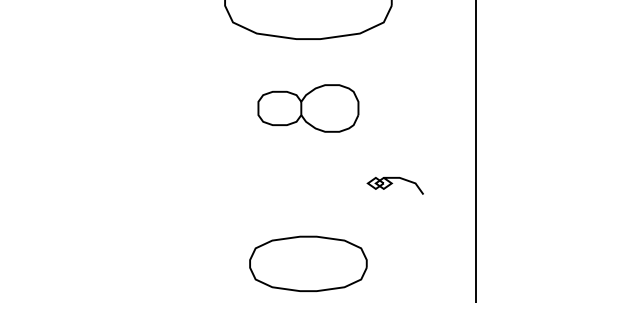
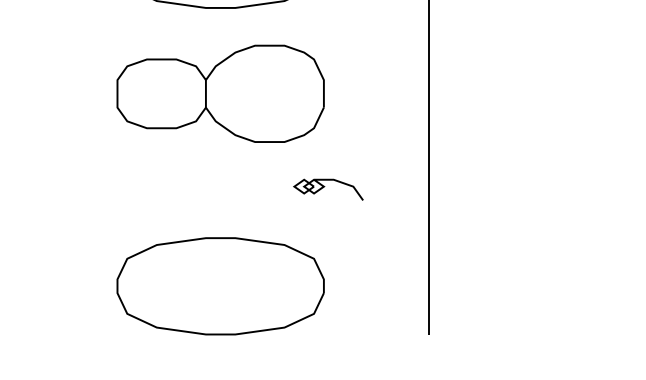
part: (308, 108) -> (220, 93), size x1.67
part: (308, 263) -> (220, 285), size x1.43

